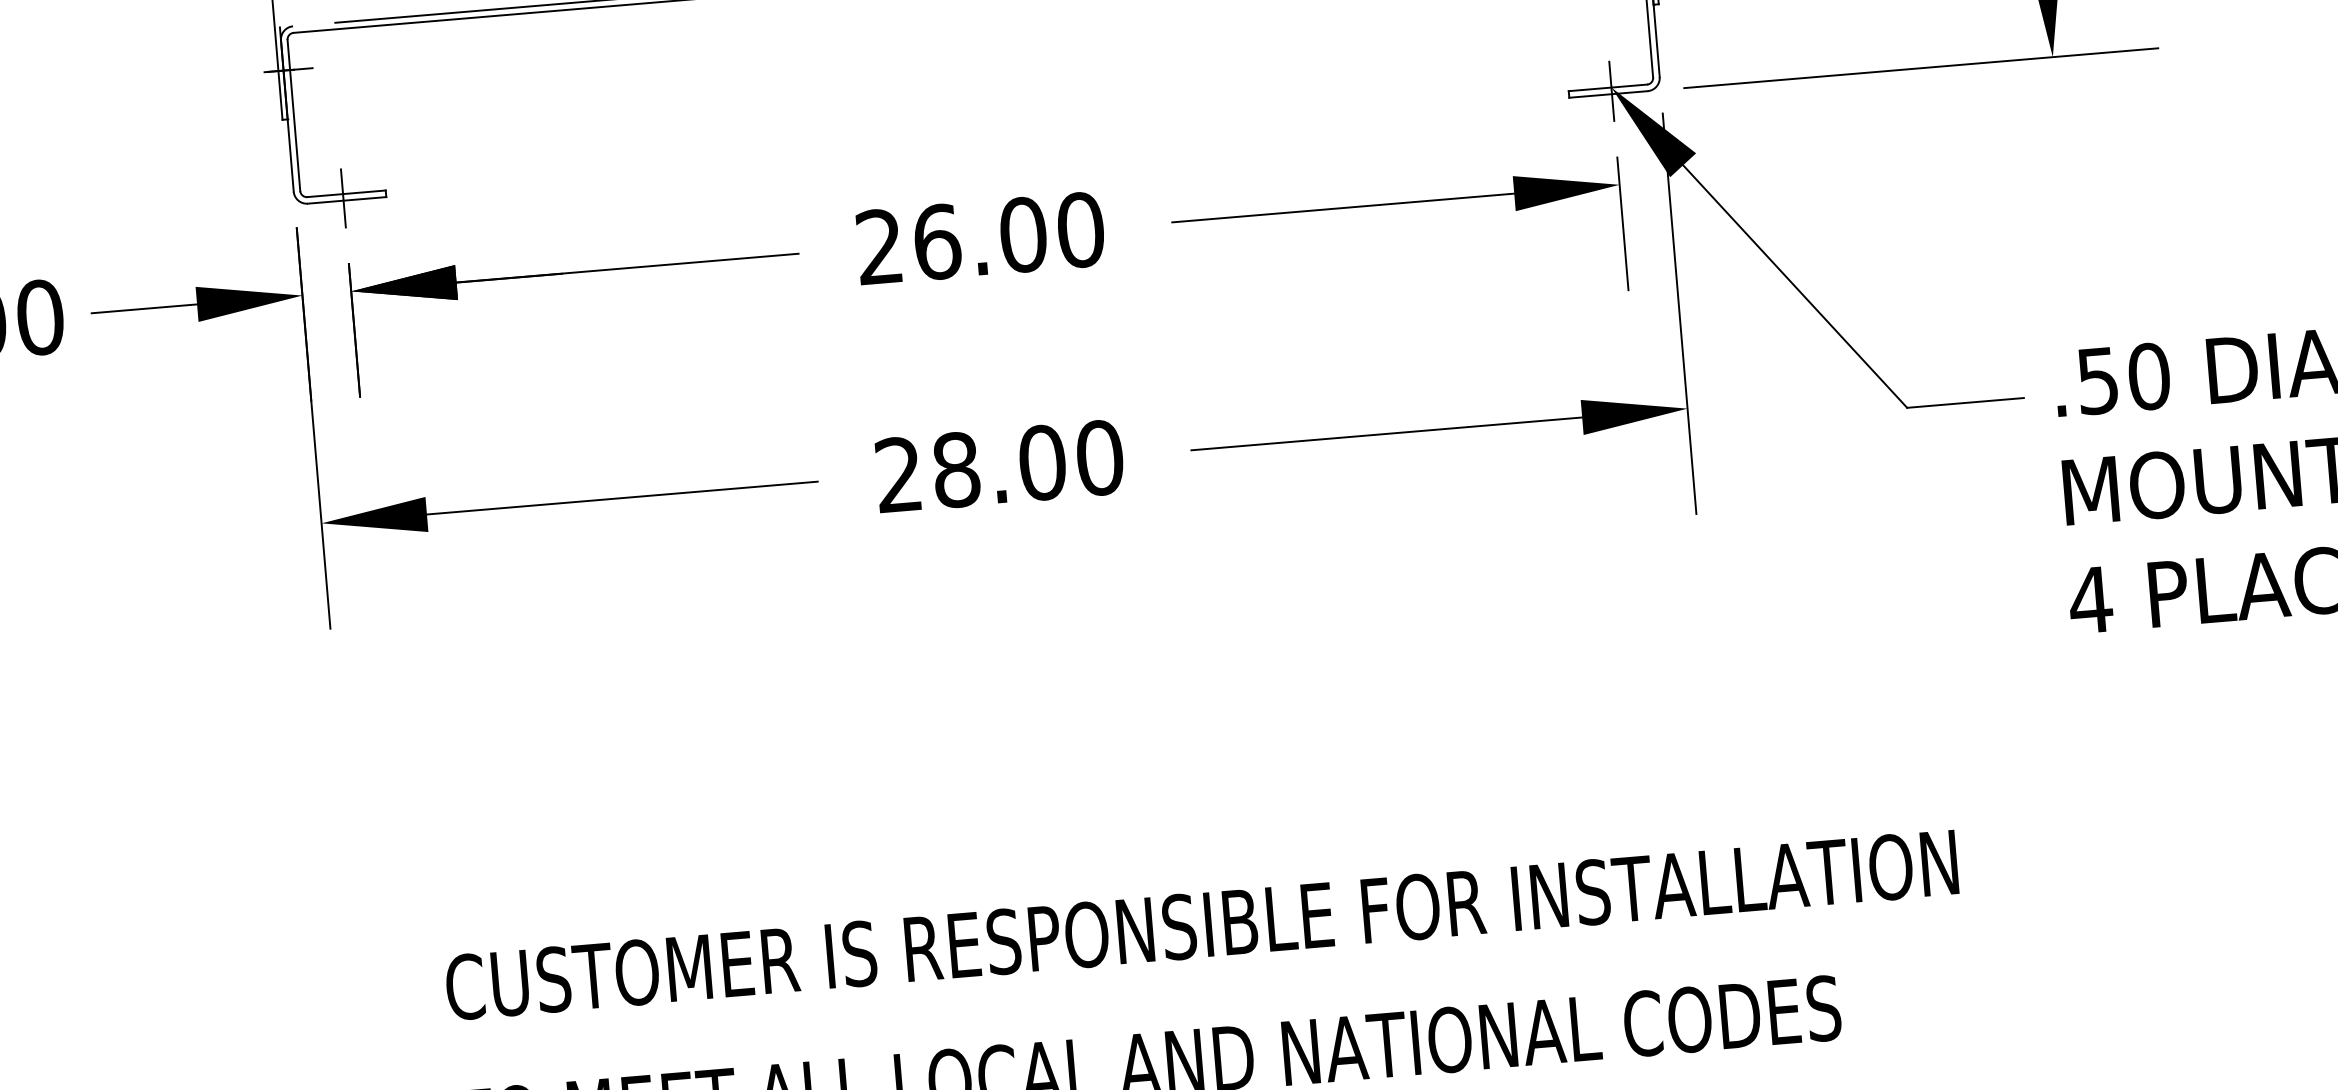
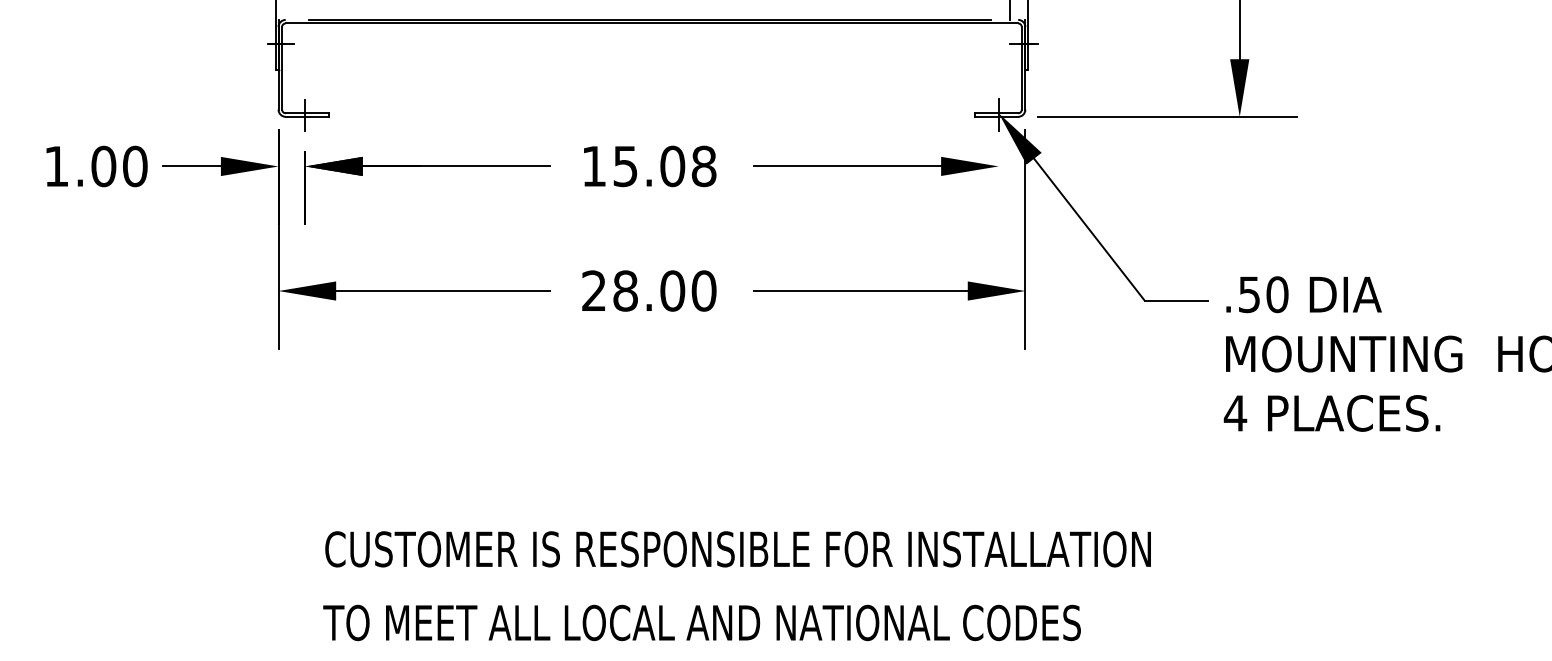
line: (1622, 223) -> (998, 187), removed
text: (980, 238) -> (649, 166), 26.00 -> 15.08

